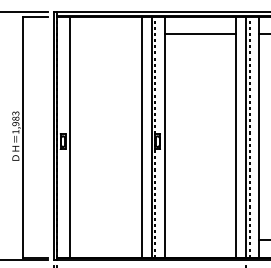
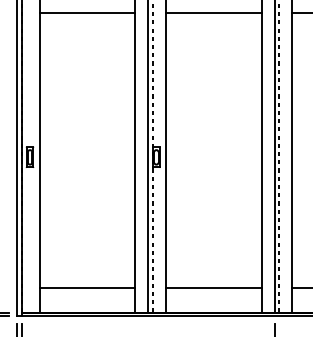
line: (105, 33) -> (86, 12), added
line: (105, 239) -> (86, 288), added
line: (200, 239) -> (213, 288), added

